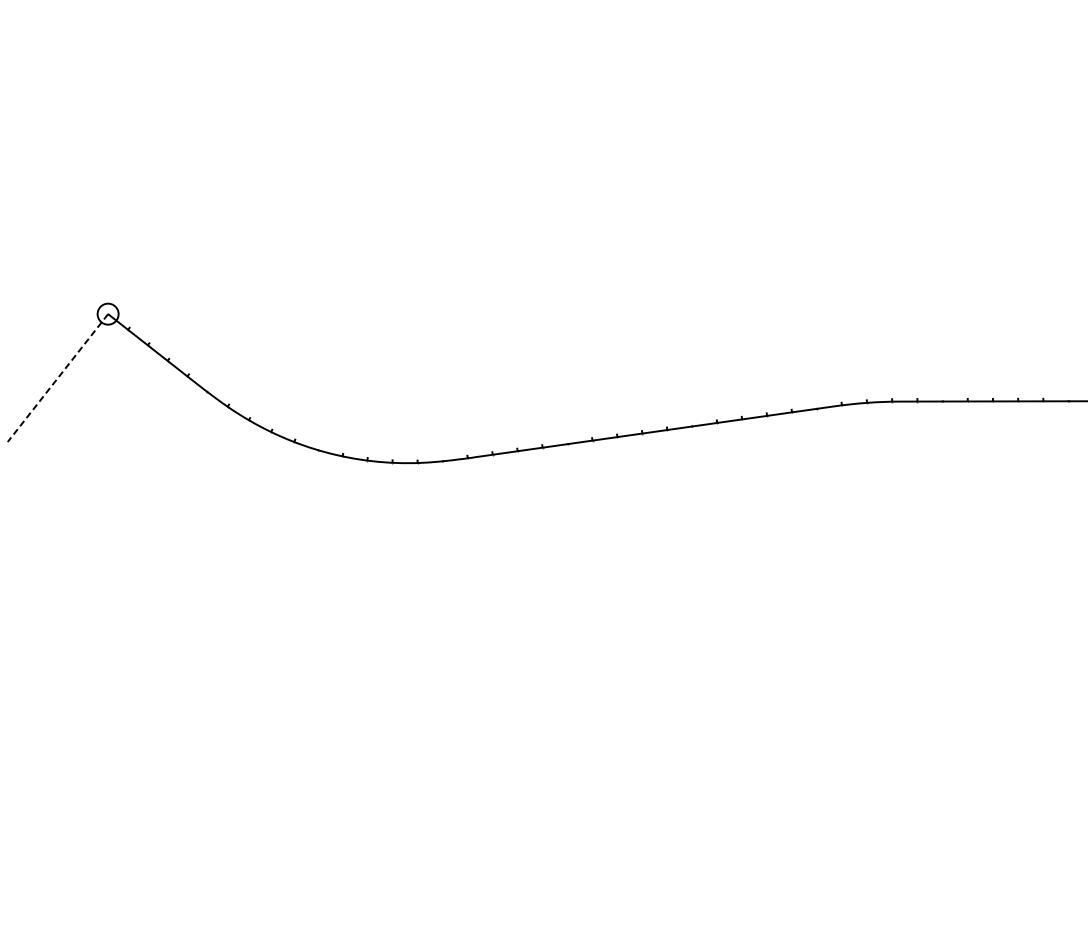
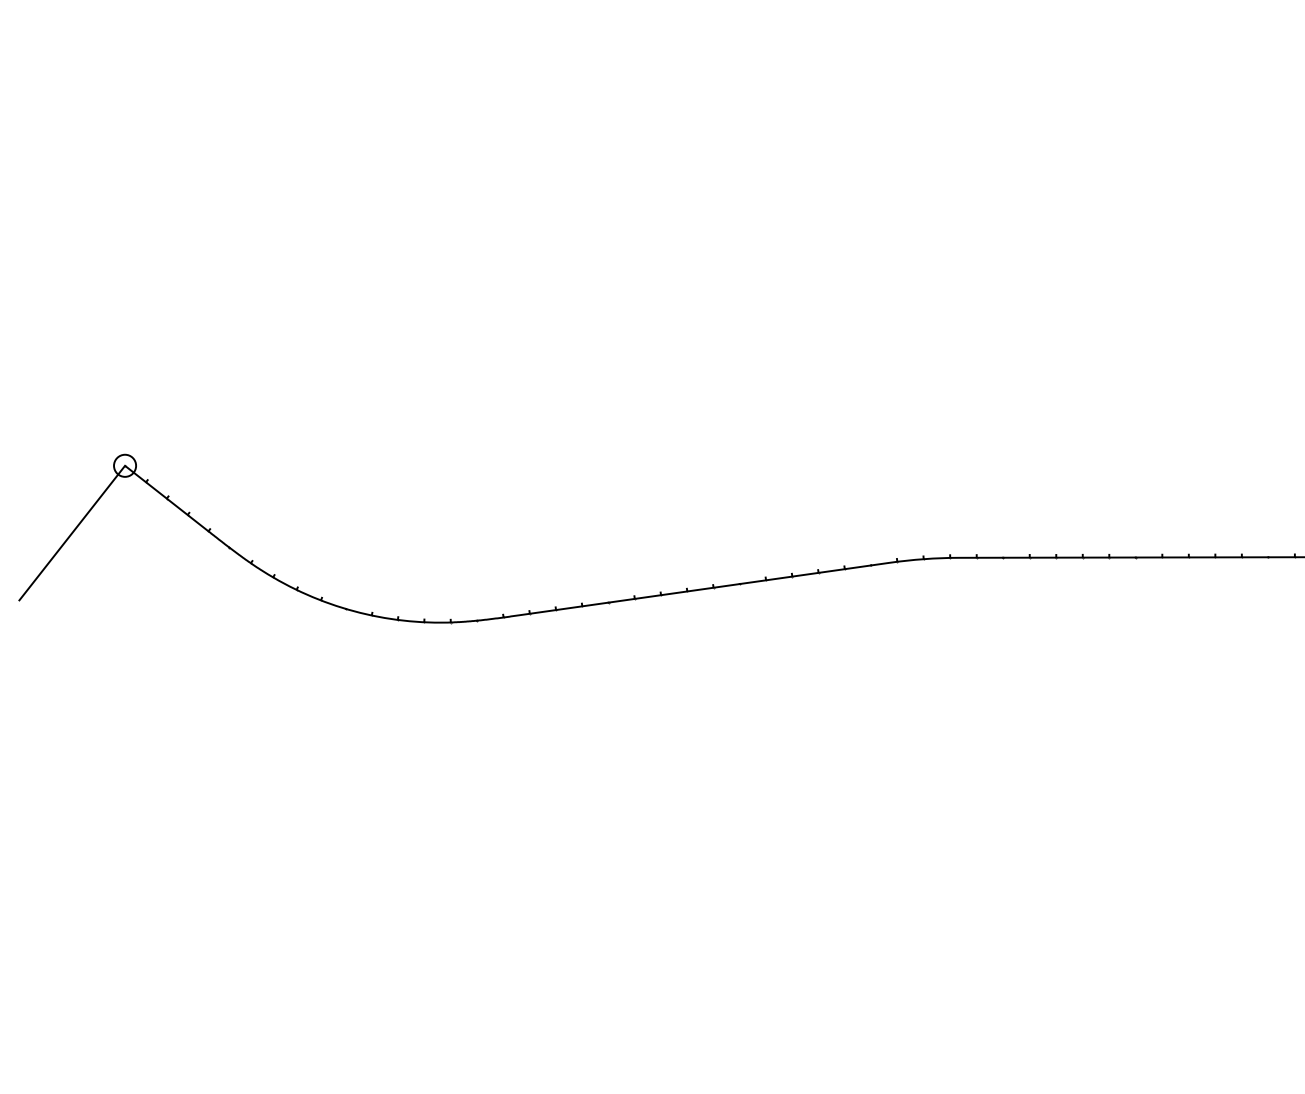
line: (58, 378) -> (72, 533), dashed -> solid

